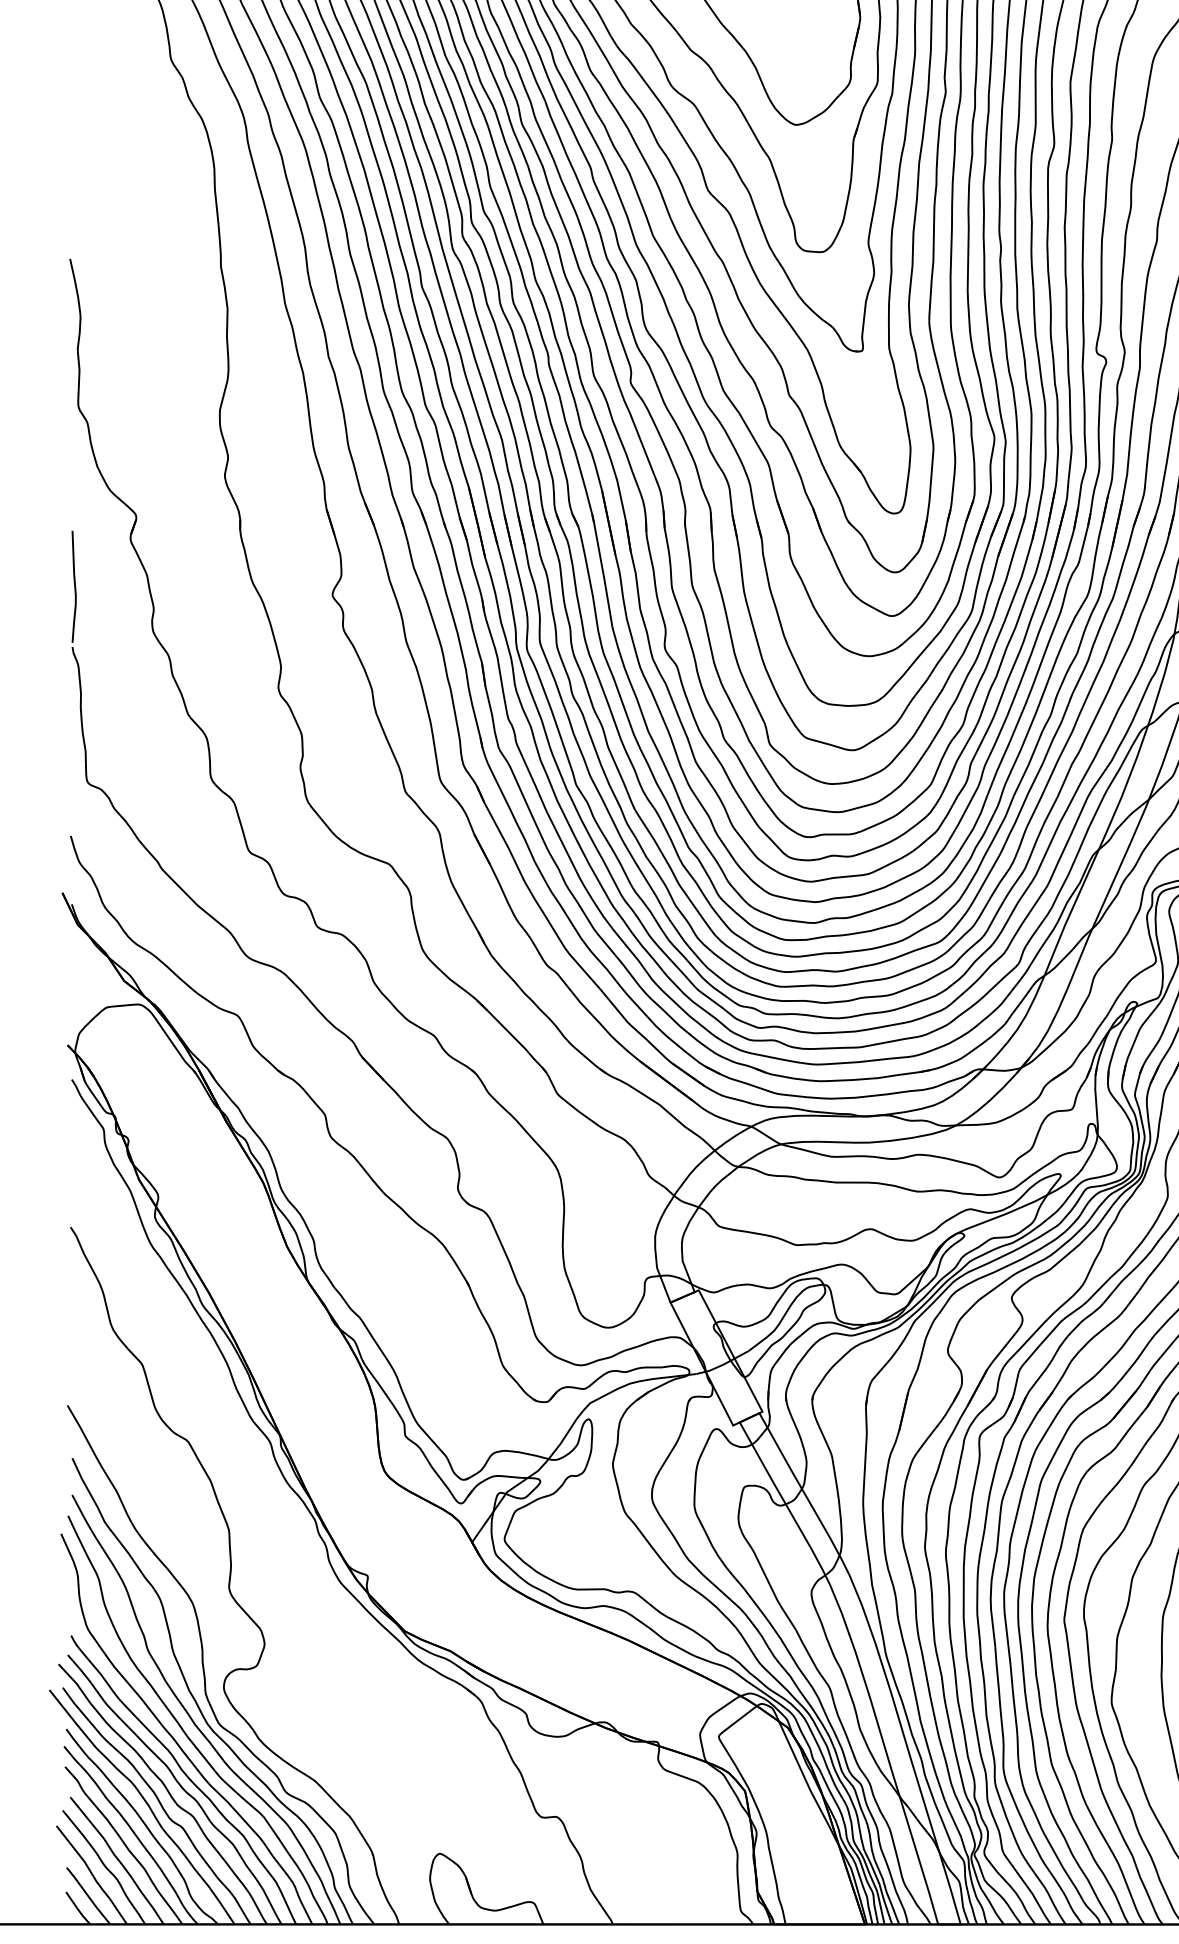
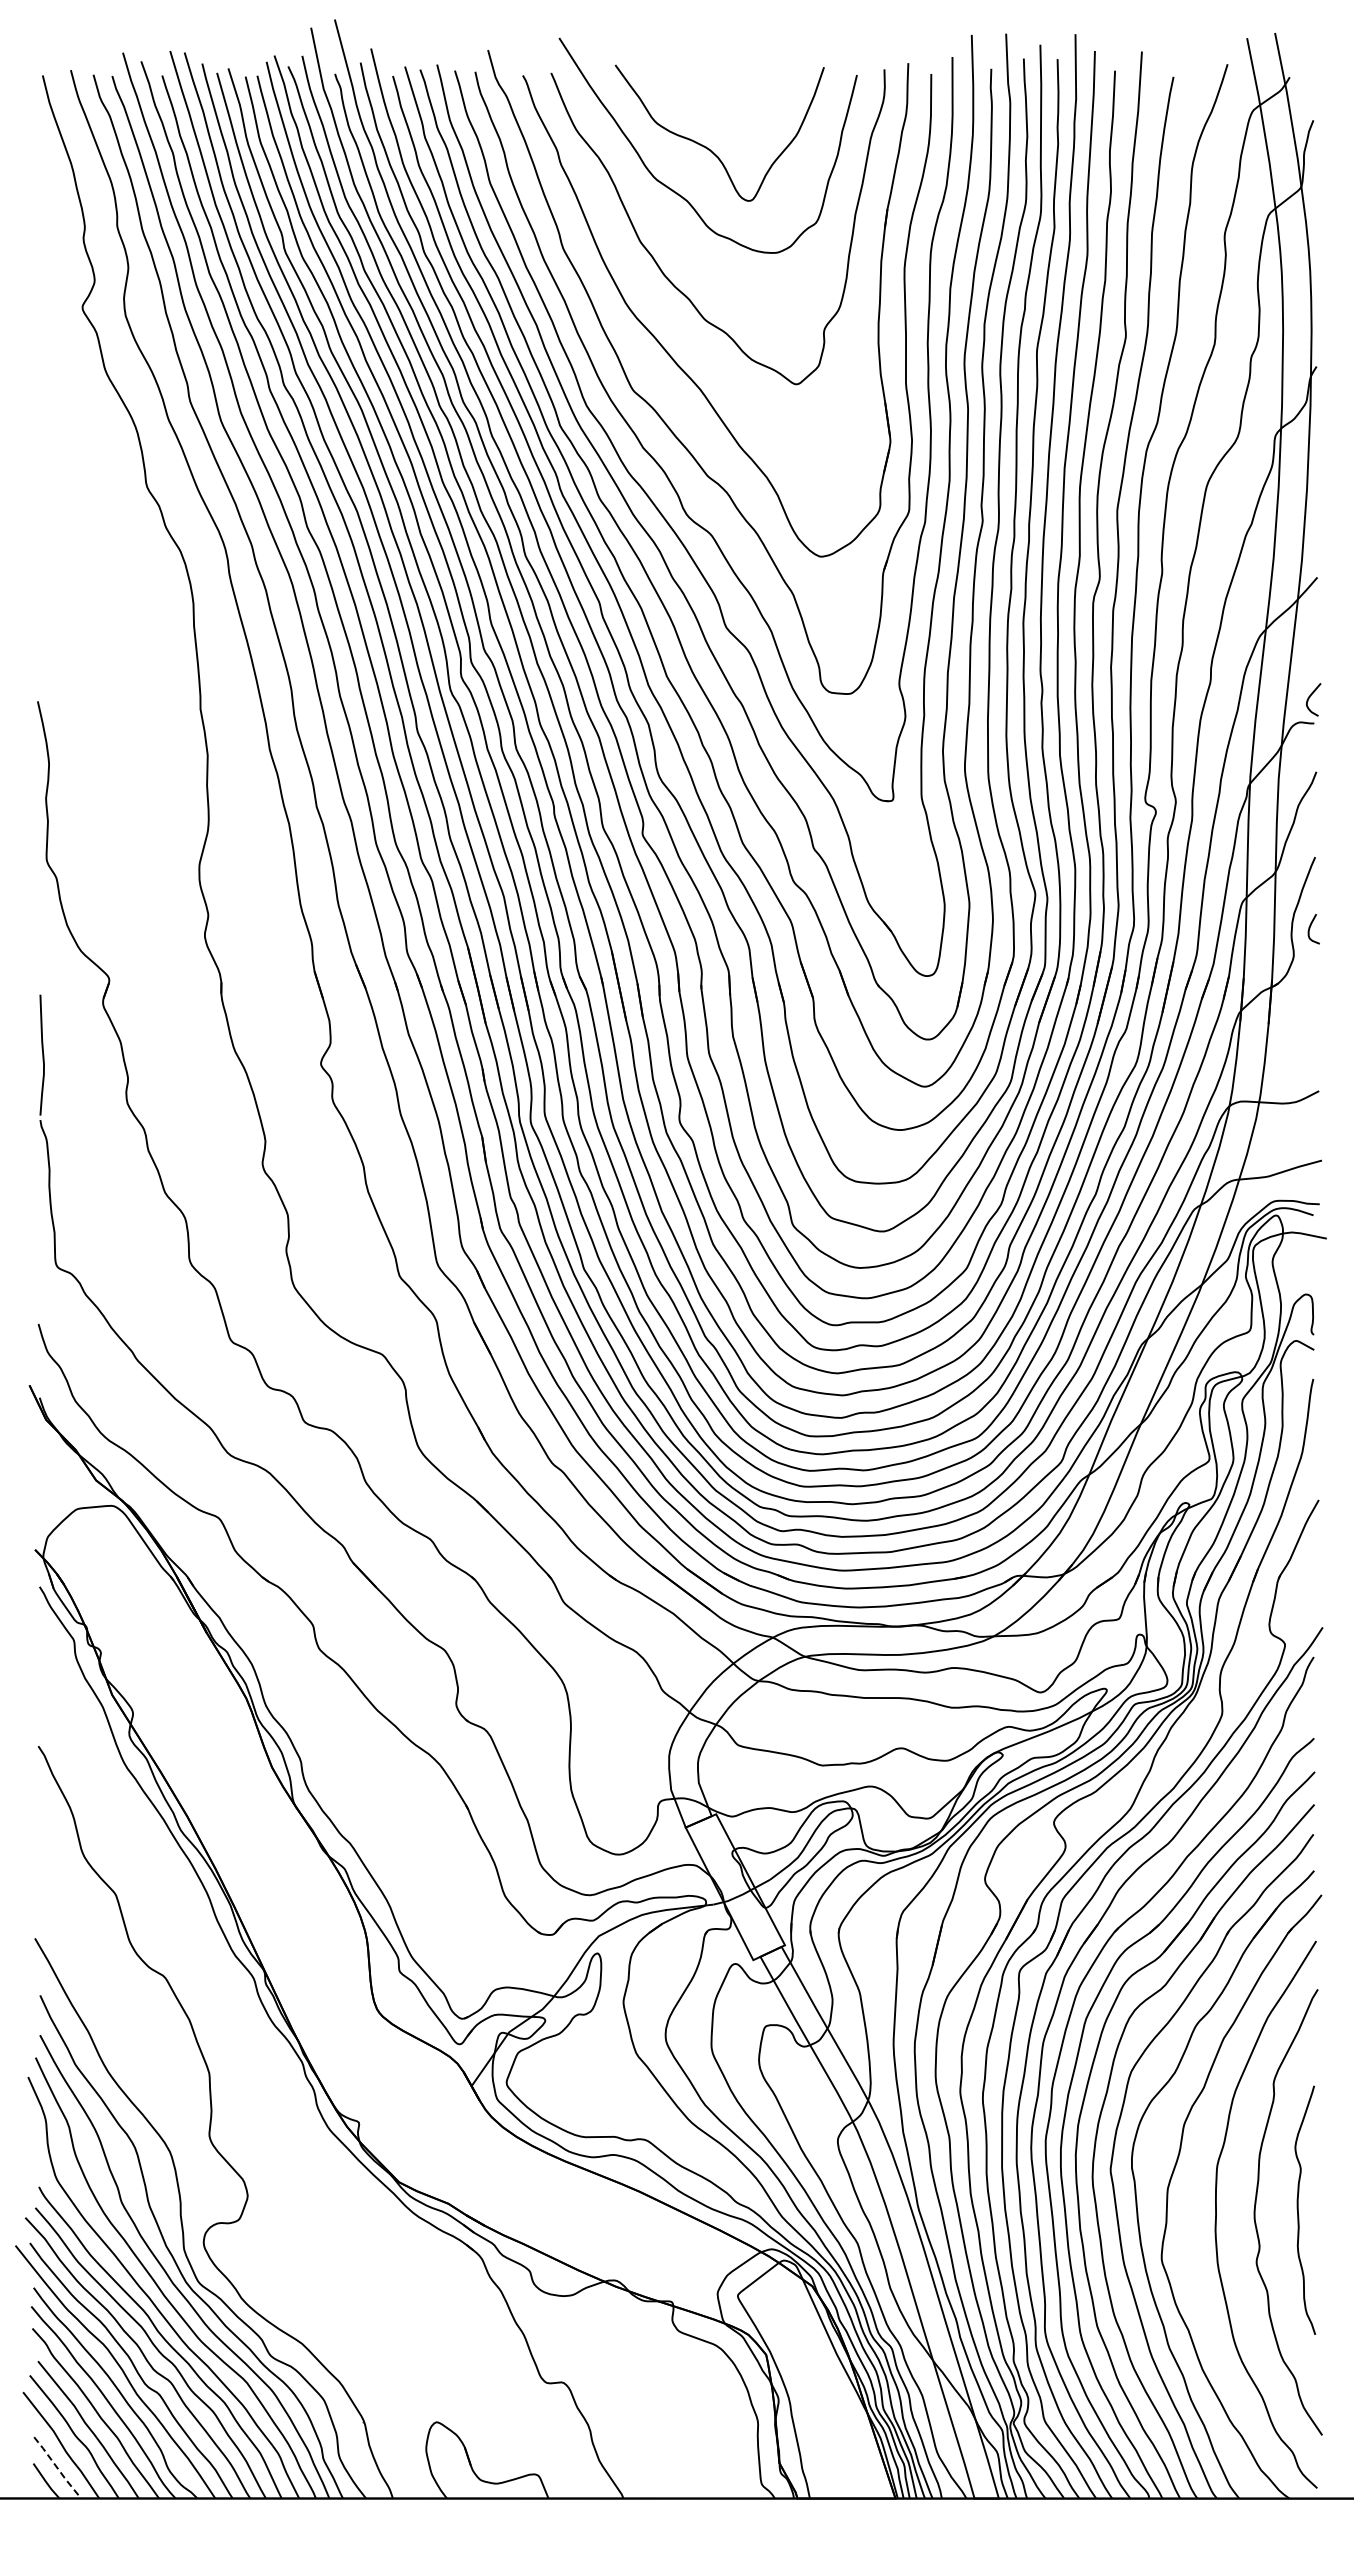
line: (88, 1896) -> (57, 2468), solid -> dashed

